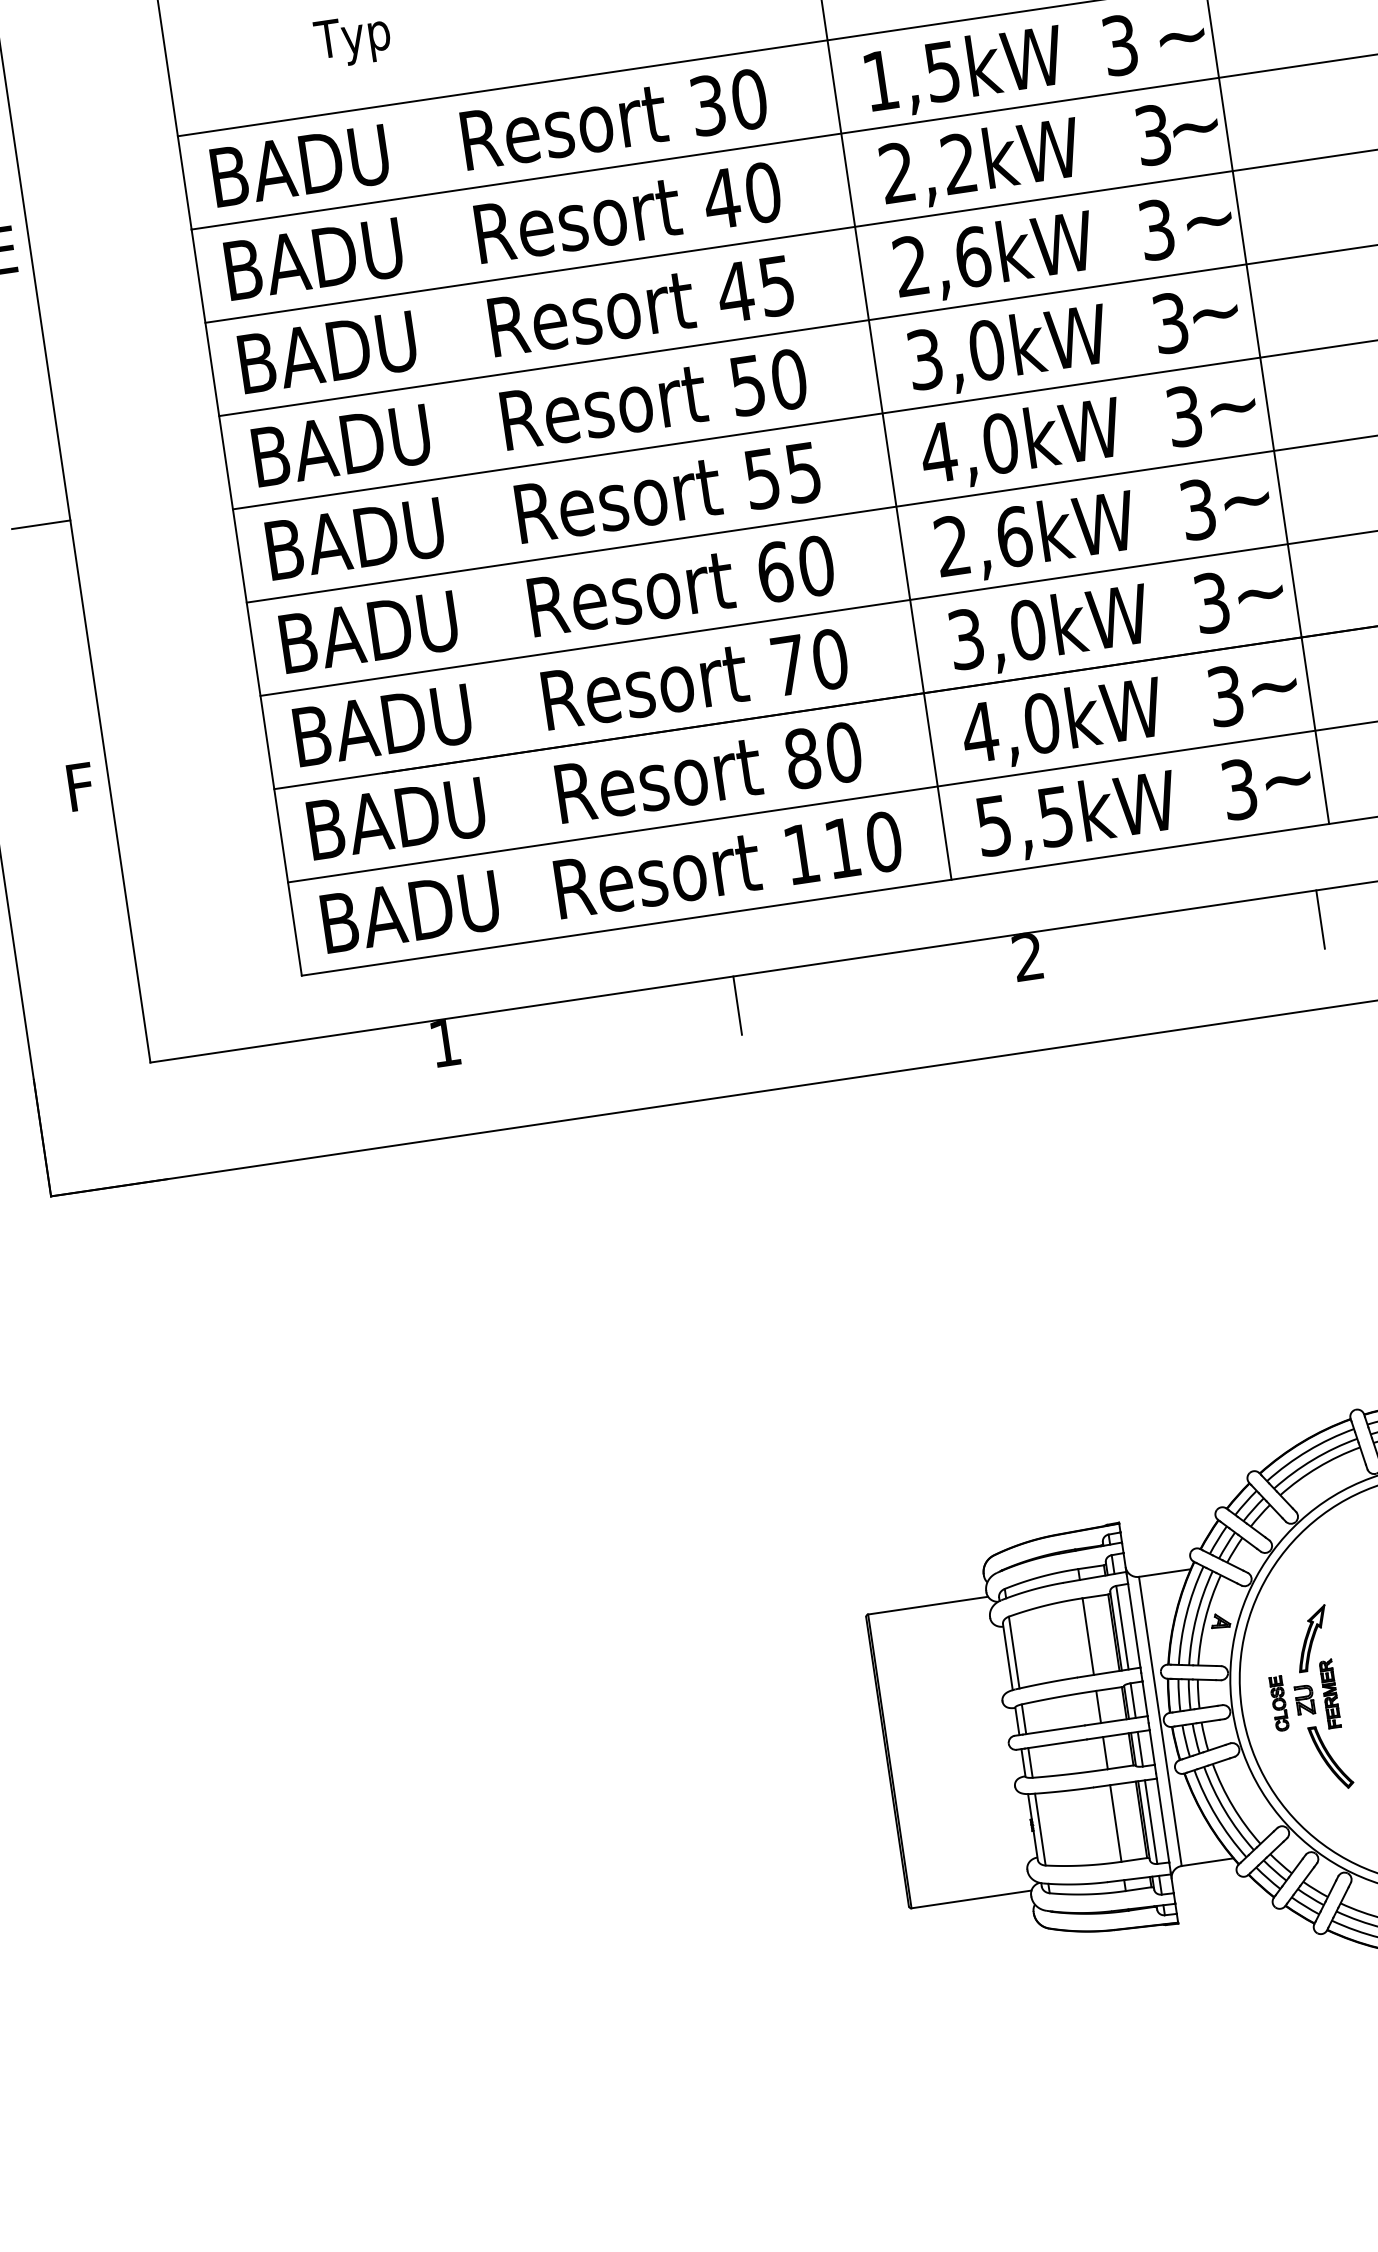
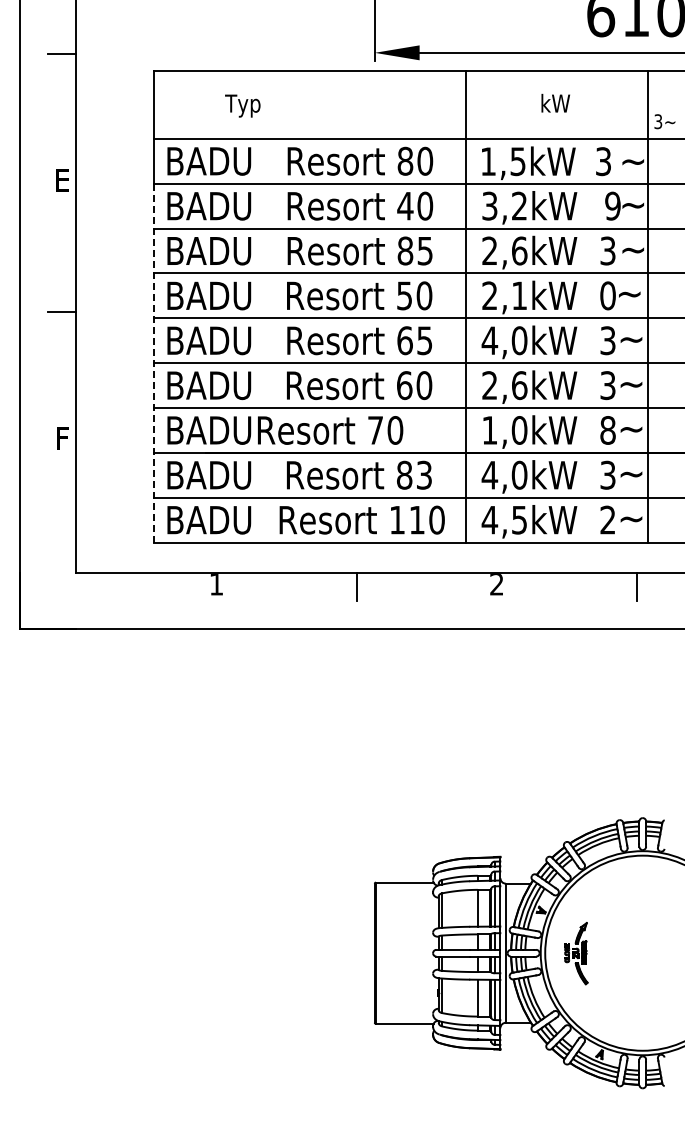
text: (707, 103) -> (405, 160), 30 -> 80
text: (1152, 133) -> (612, 205), 3 -> 9
text: (896, 173) -> (489, 206), 2,2kW -> 3,2kW
text: (735, 291) -> (405, 250), 45 -> 85
text: (1169, 322) -> (607, 295), 3 -> 0
text: (955, 354) -> (504, 295), 3,0kW -> 2,1kW
text: (761, 478) -> (404, 340), 55 -> 65
line: (246, 603) -> (153, 363), solid -> dashed
text: (1210, 603) -> (607, 430), 3 -> 8
text: (965, 639) -> (489, 430), 3,0kW -> 1,0kW
text: (695, 679) -> (330, 430), moved
text: (843, 751) -> (424, 474), 80 -> 83
text: (1238, 790) -> (607, 520), 3 -> 2
text: (993, 826) -> (489, 520), 5,5kW -> 4,5kW
part: (1307, 1700) -> (576, 953), size x0.7

